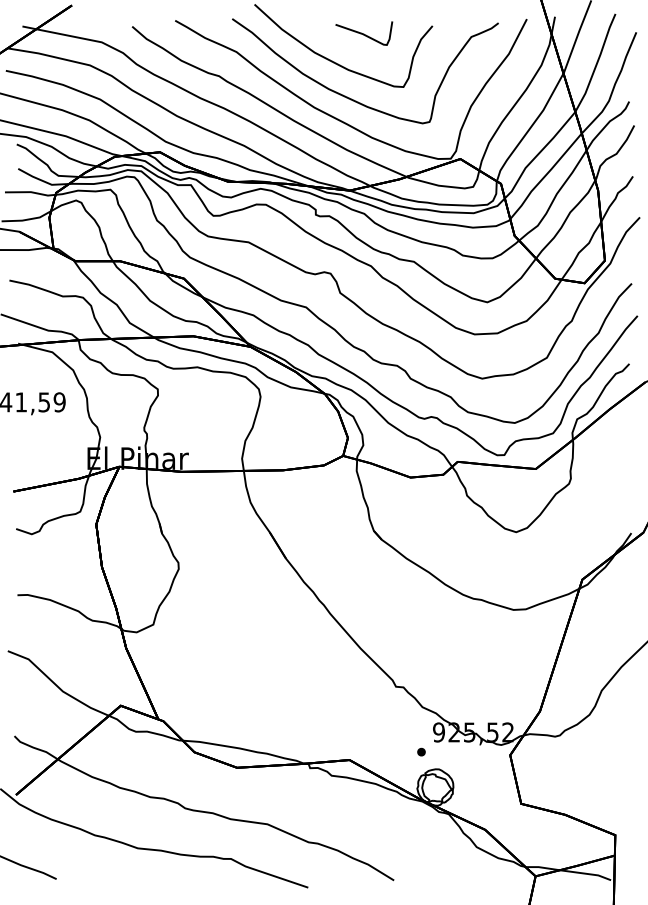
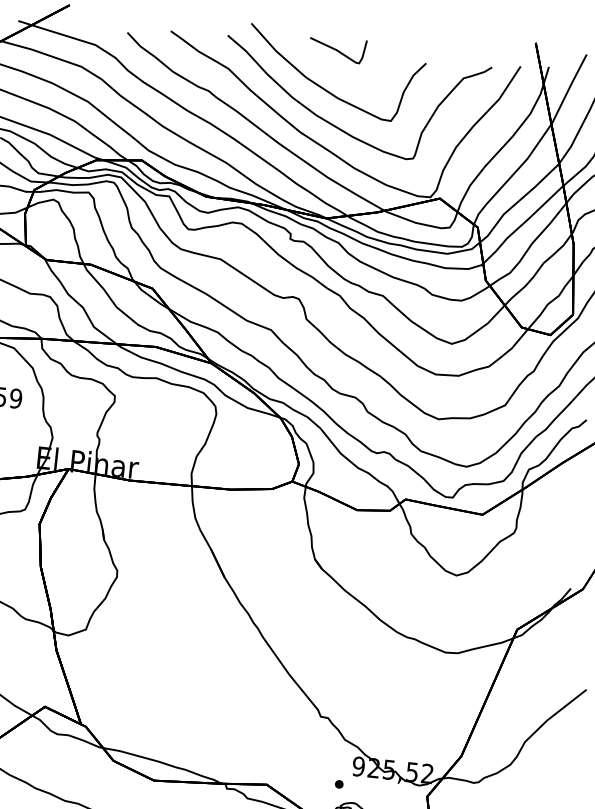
curve: (364, 33) -> (338, 49), moved

